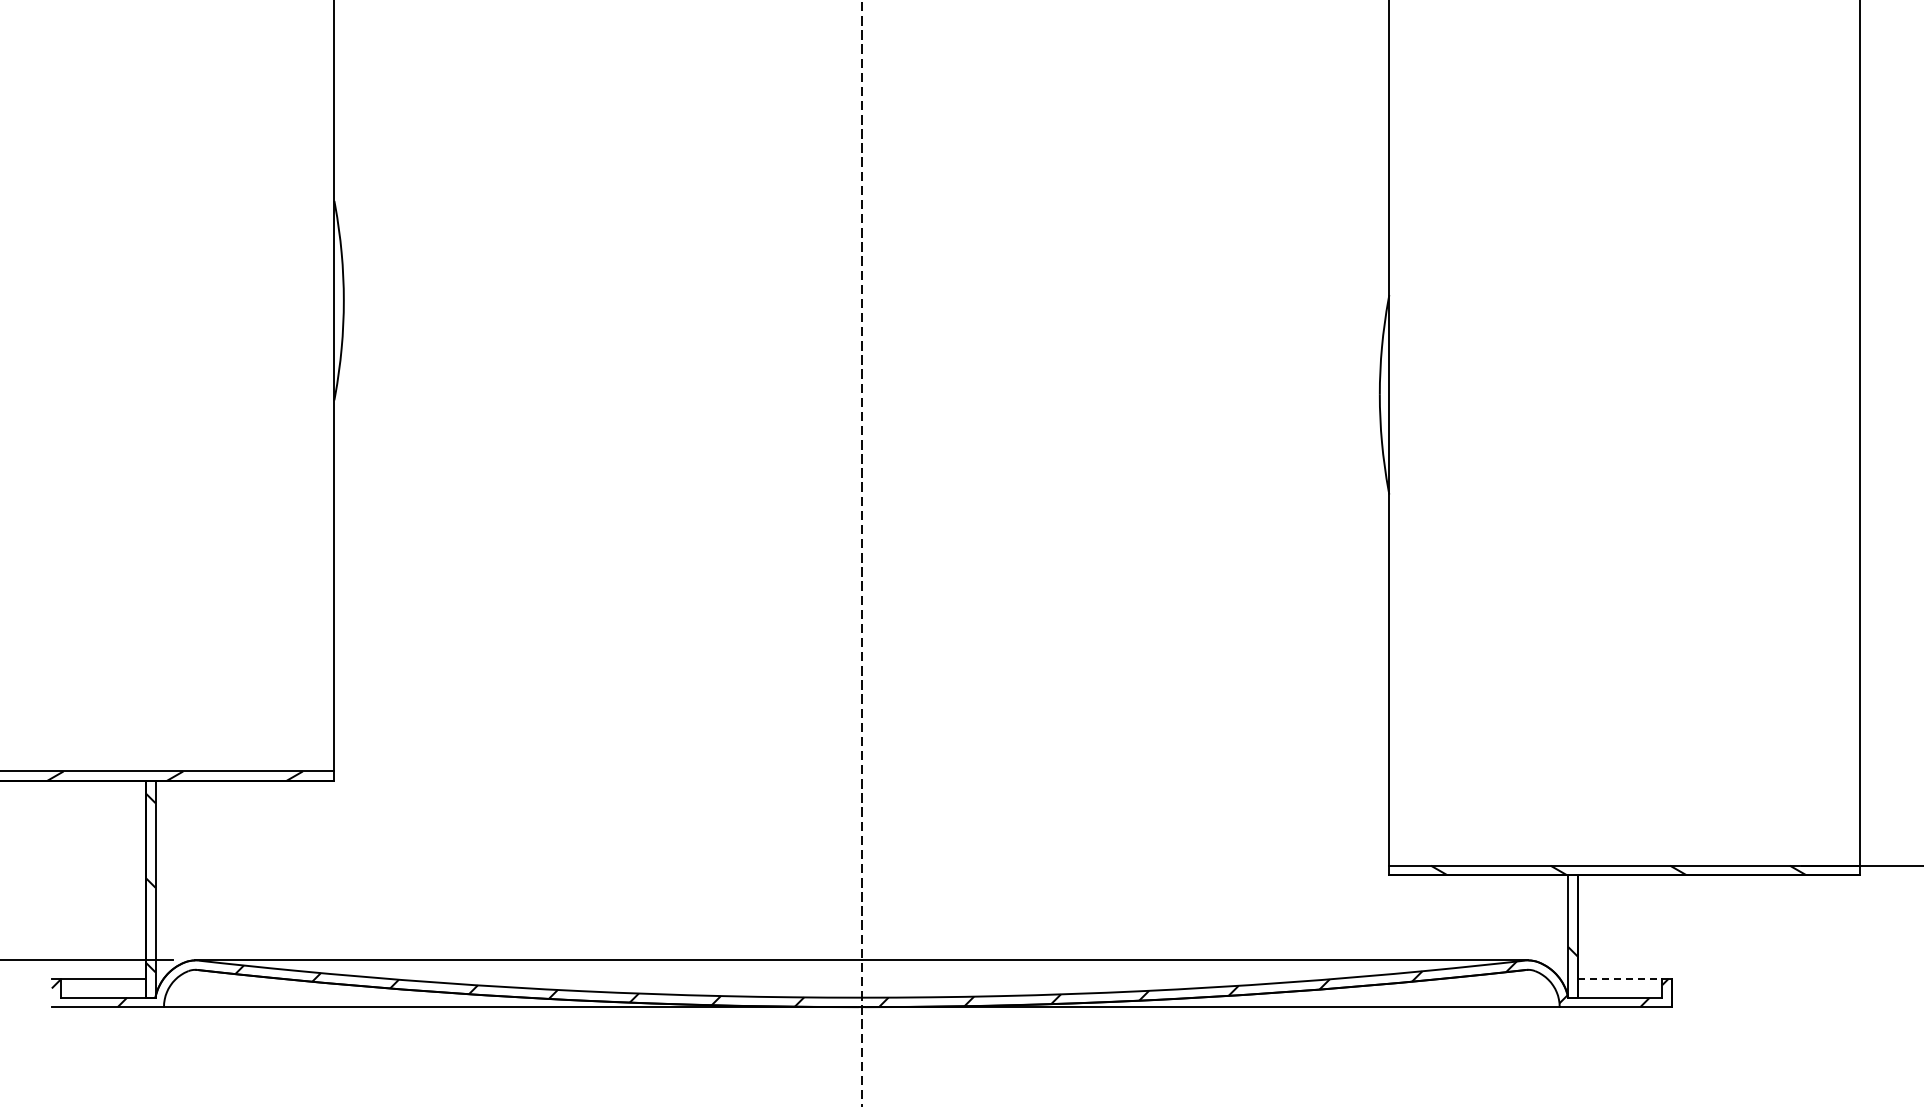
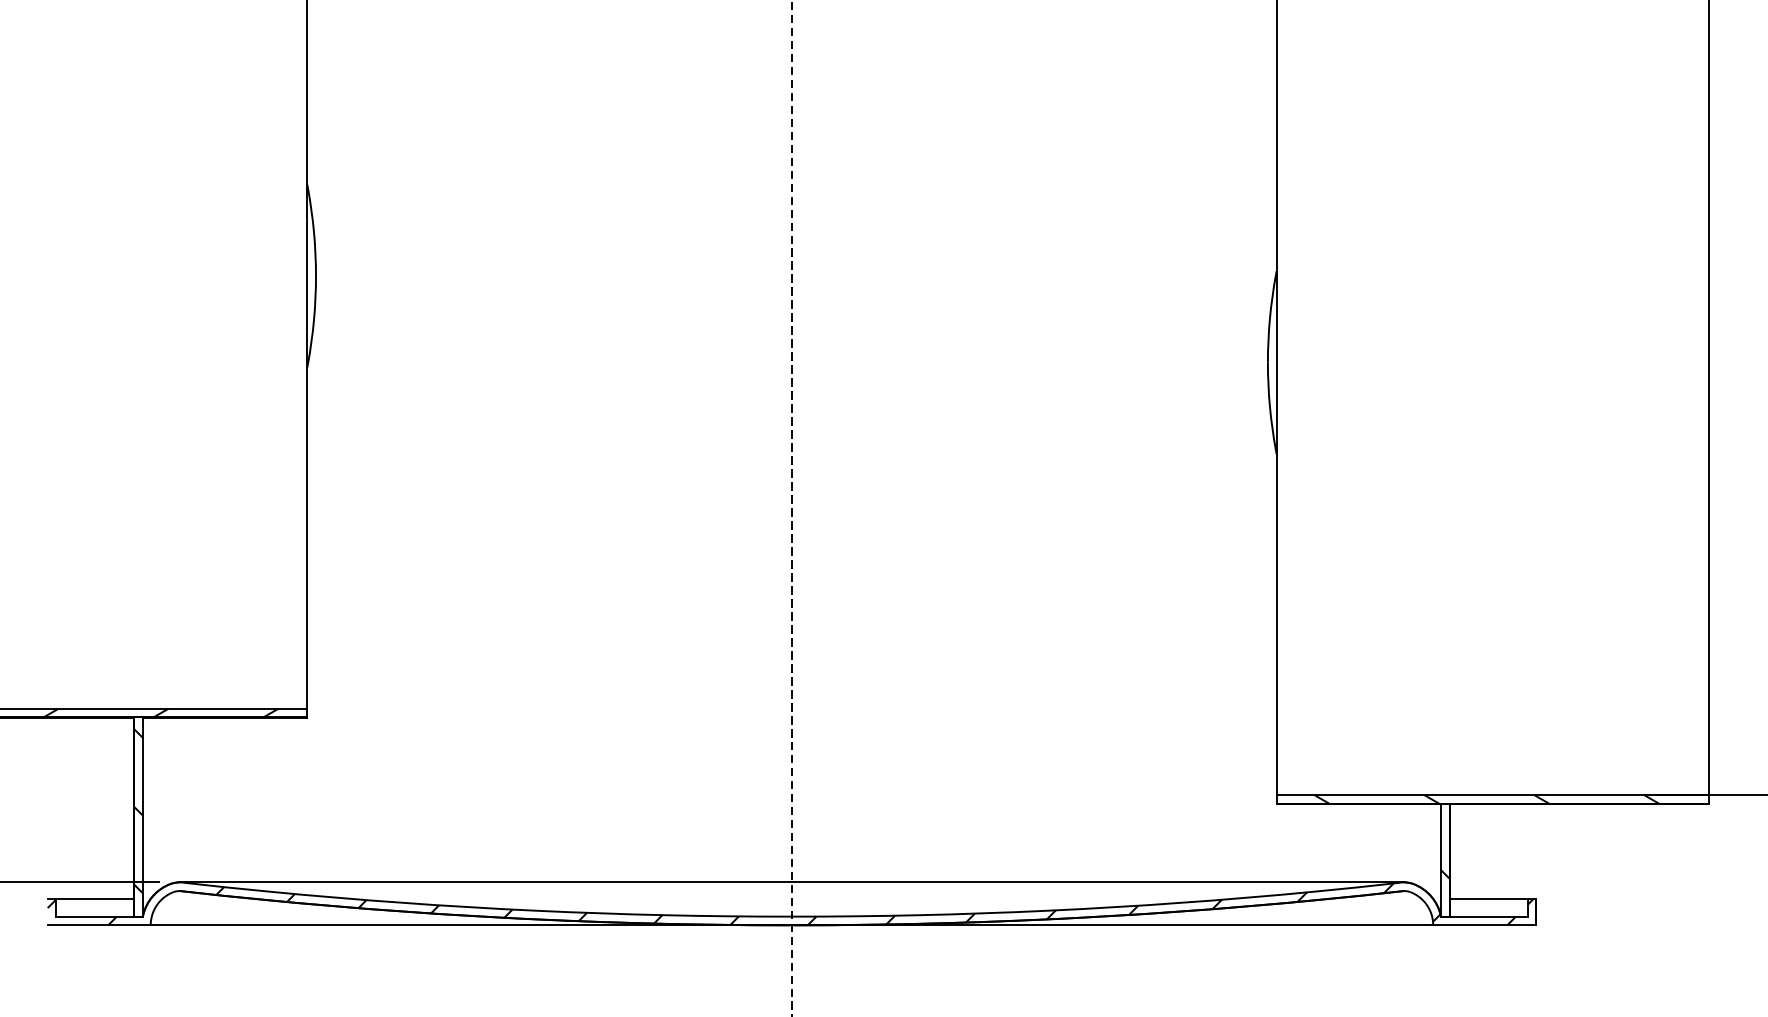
line: (1619, 979) -> (1488, 899), dashed -> solid

